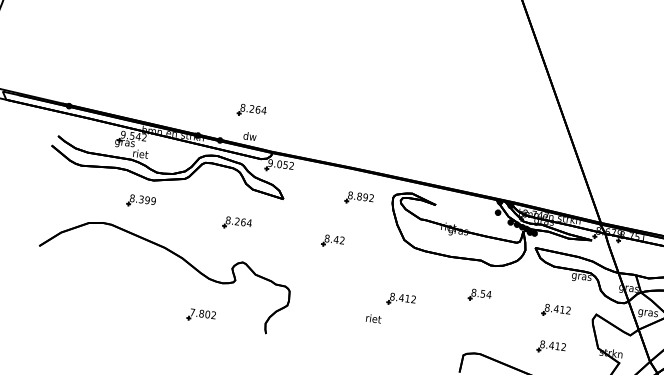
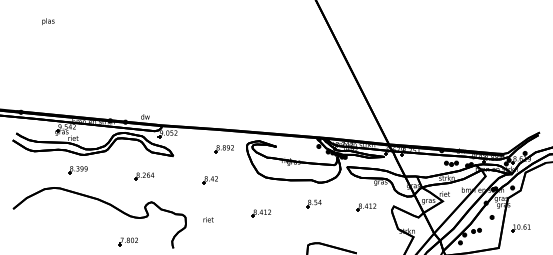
part: (252, 110) -> (144, 99), removed
text: (373, 318) -> (208, 219), moved
part: (551, 347) -> (366, 232), removed

